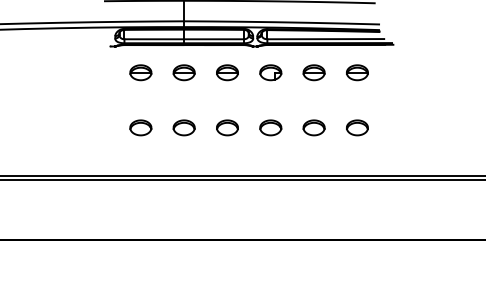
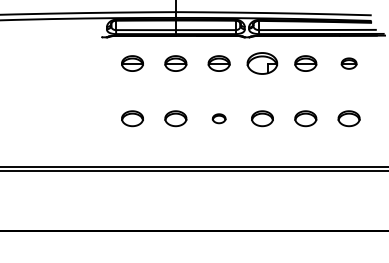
part: (270, 72) -> (262, 63), size x1.4
part: (357, 72) -> (349, 63), size x0.7
part: (227, 127) -> (219, 118), size x0.6

